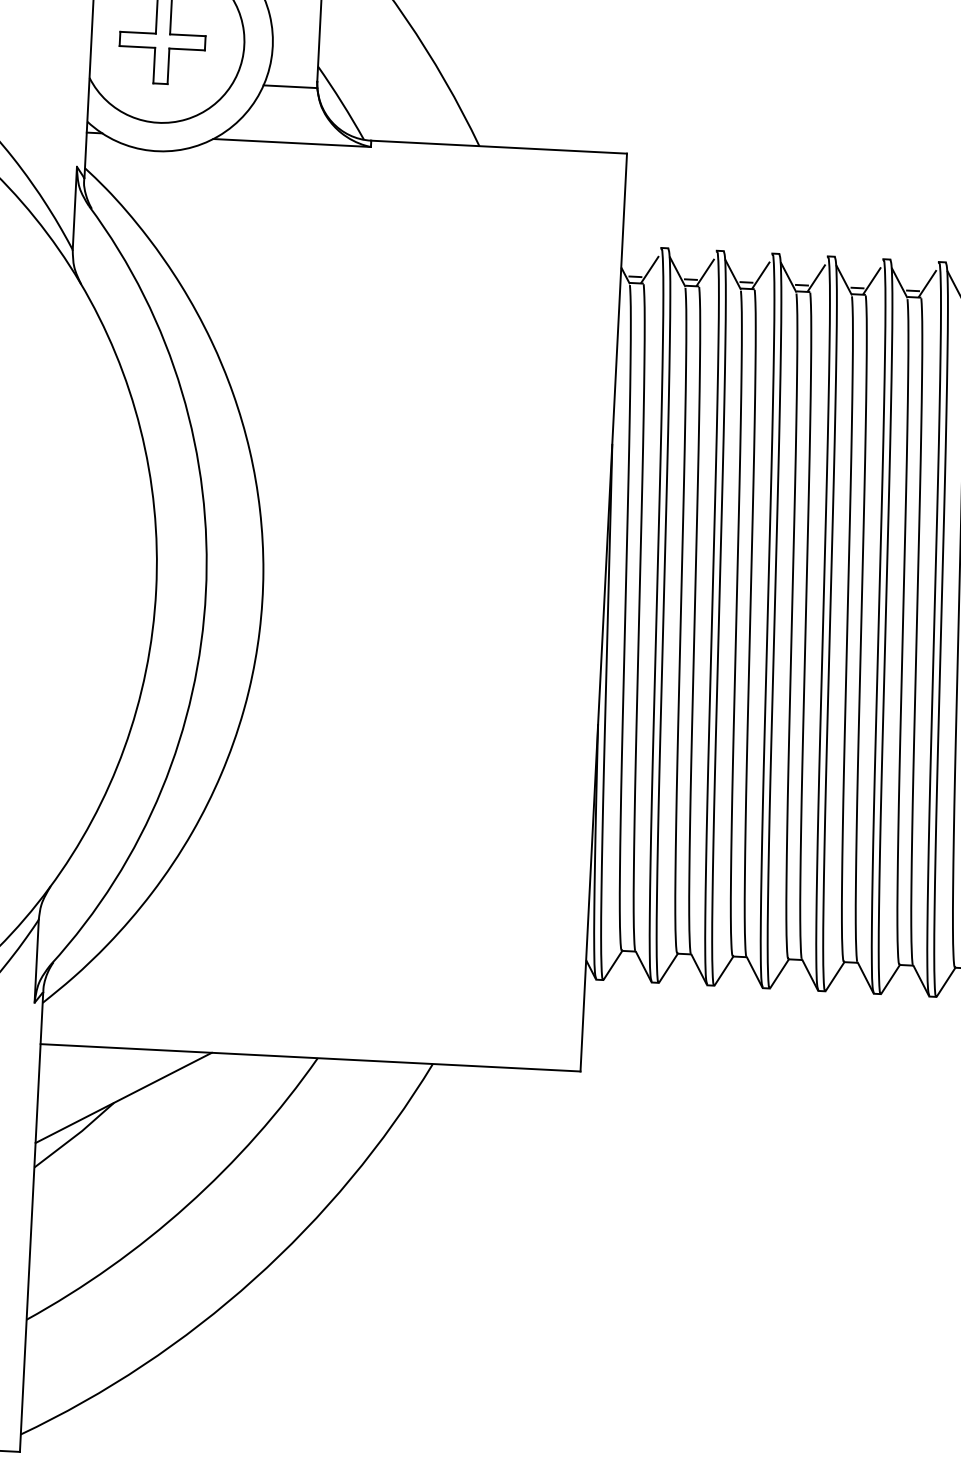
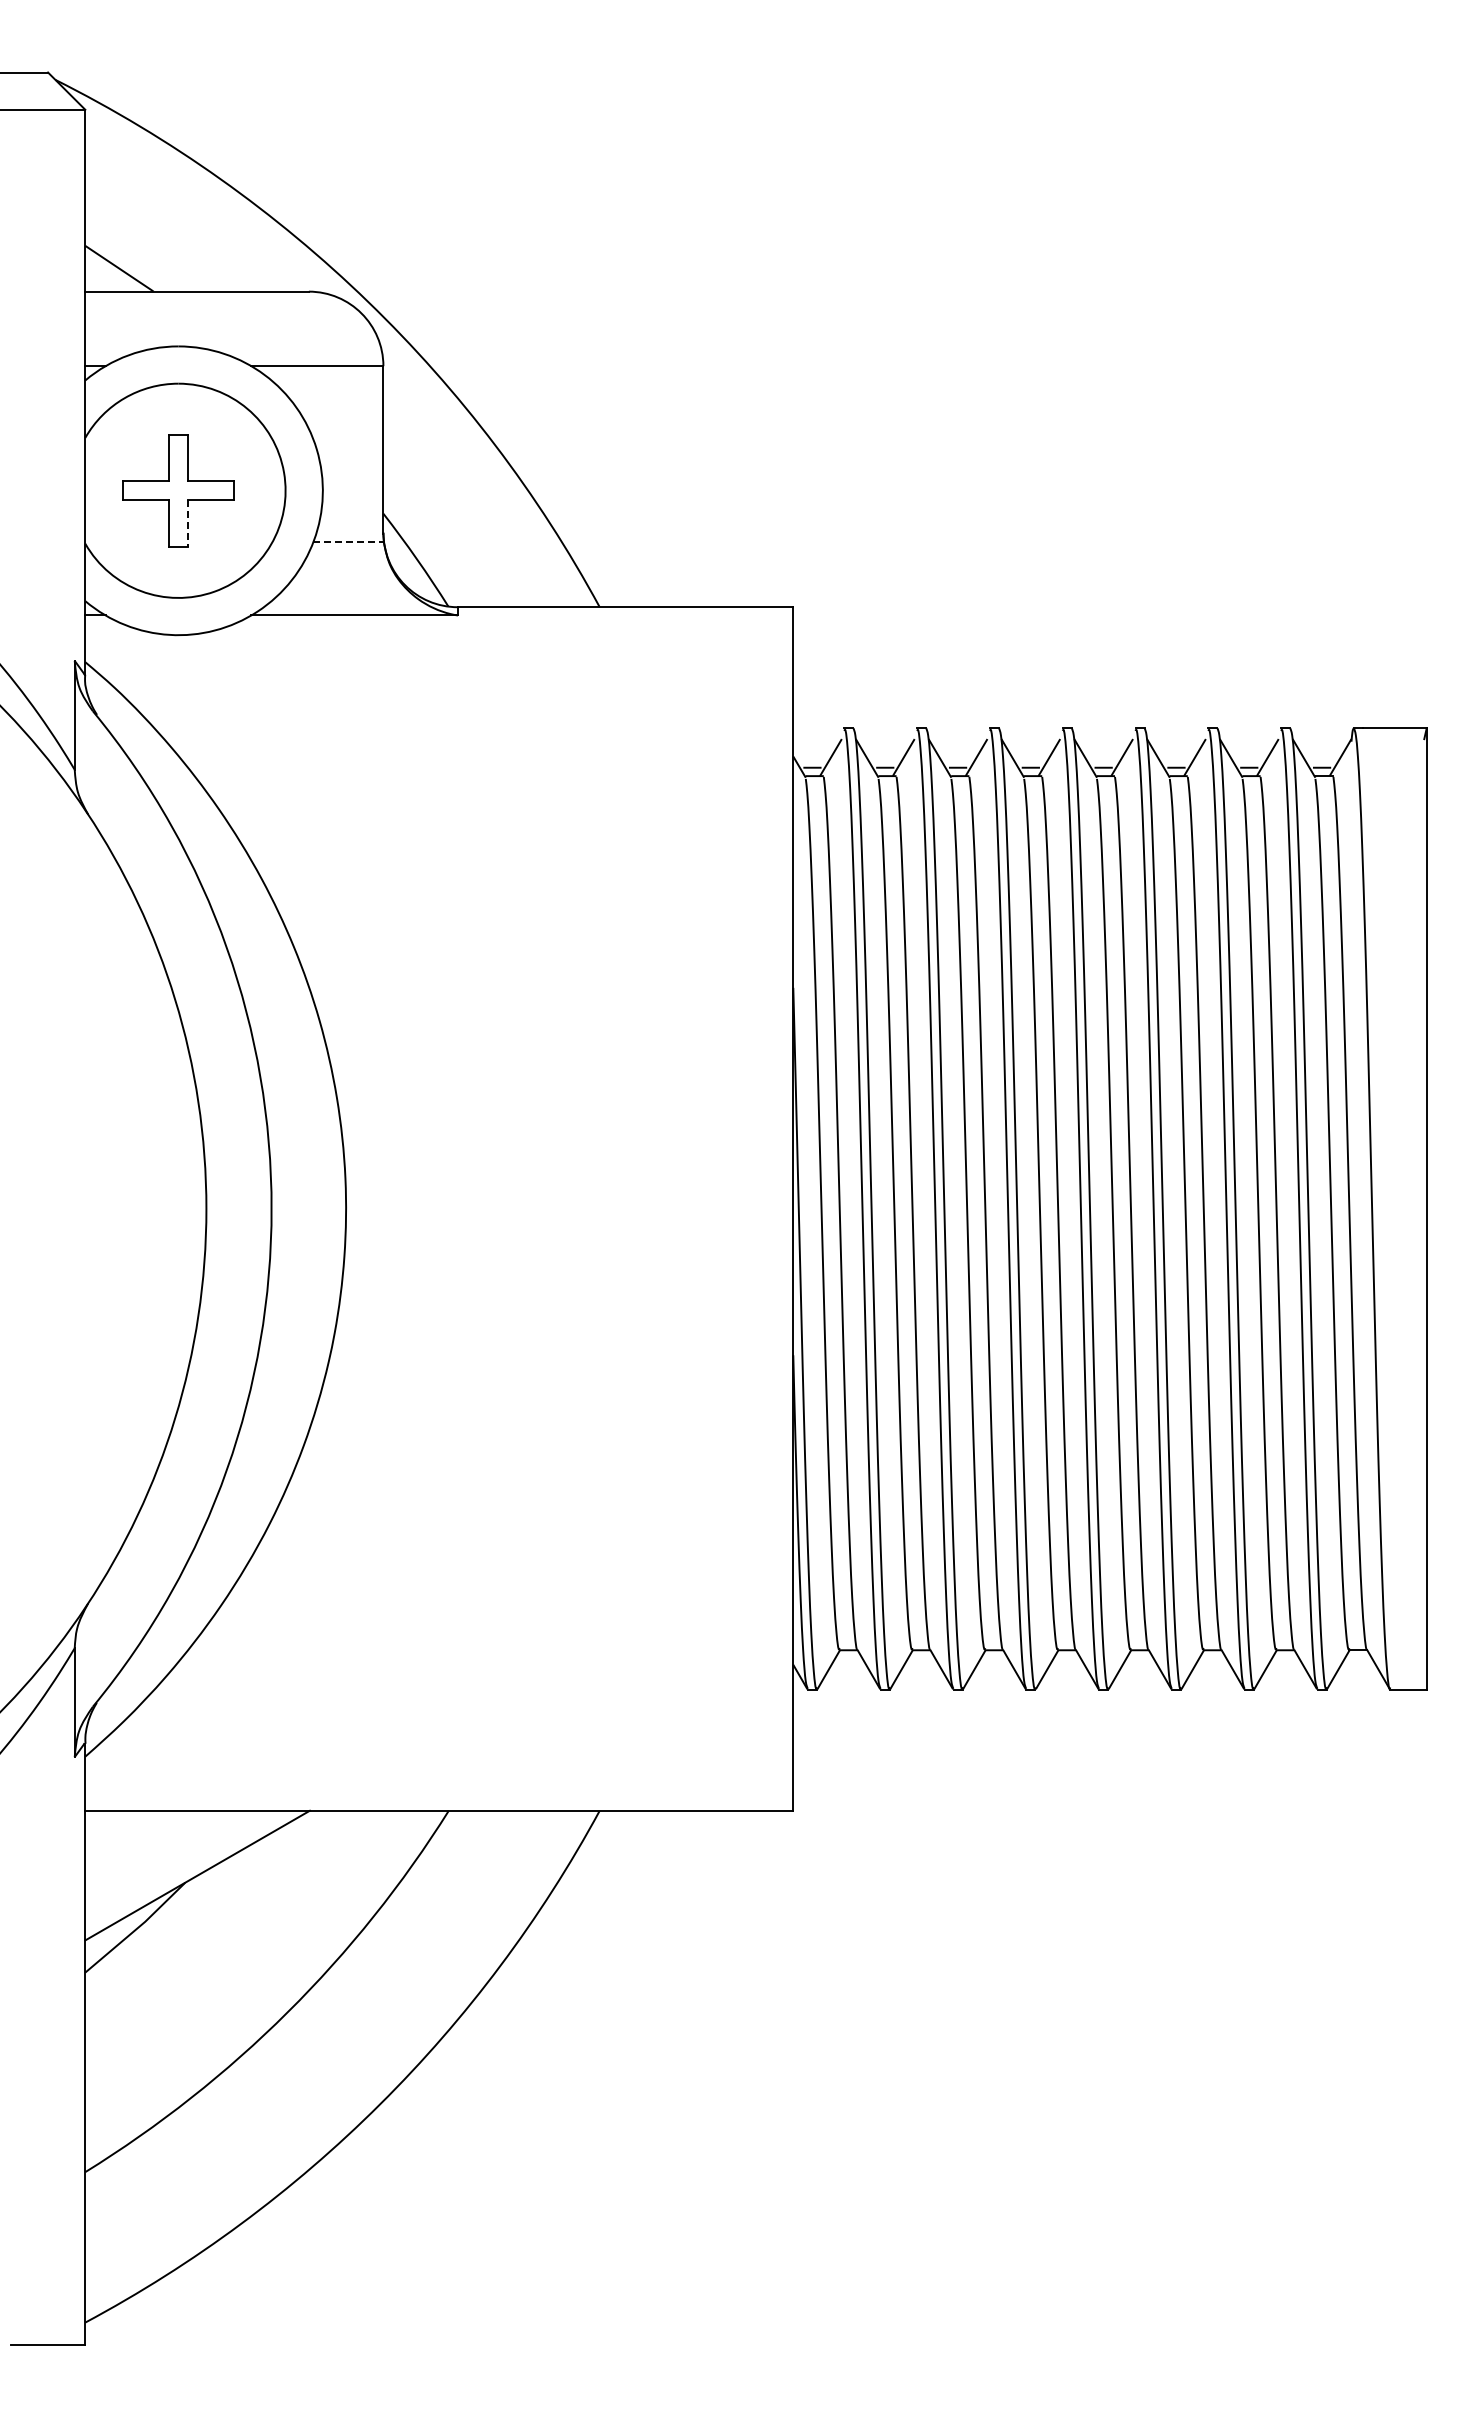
line: (168, 66) -> (187, 523), solid -> dashed
line: (291, 87) -> (349, 542), solid -> dashed

